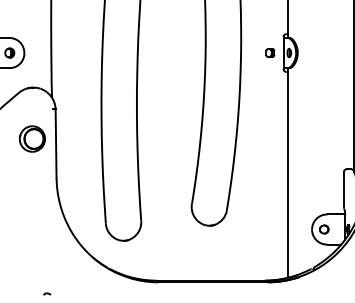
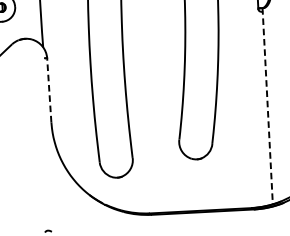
part: (32, 138) -> (26, 86), removed
line: (56, 143) -> (49, 89), solid -> dashed
line: (288, 173) -> (268, 106), solid -> dashed

